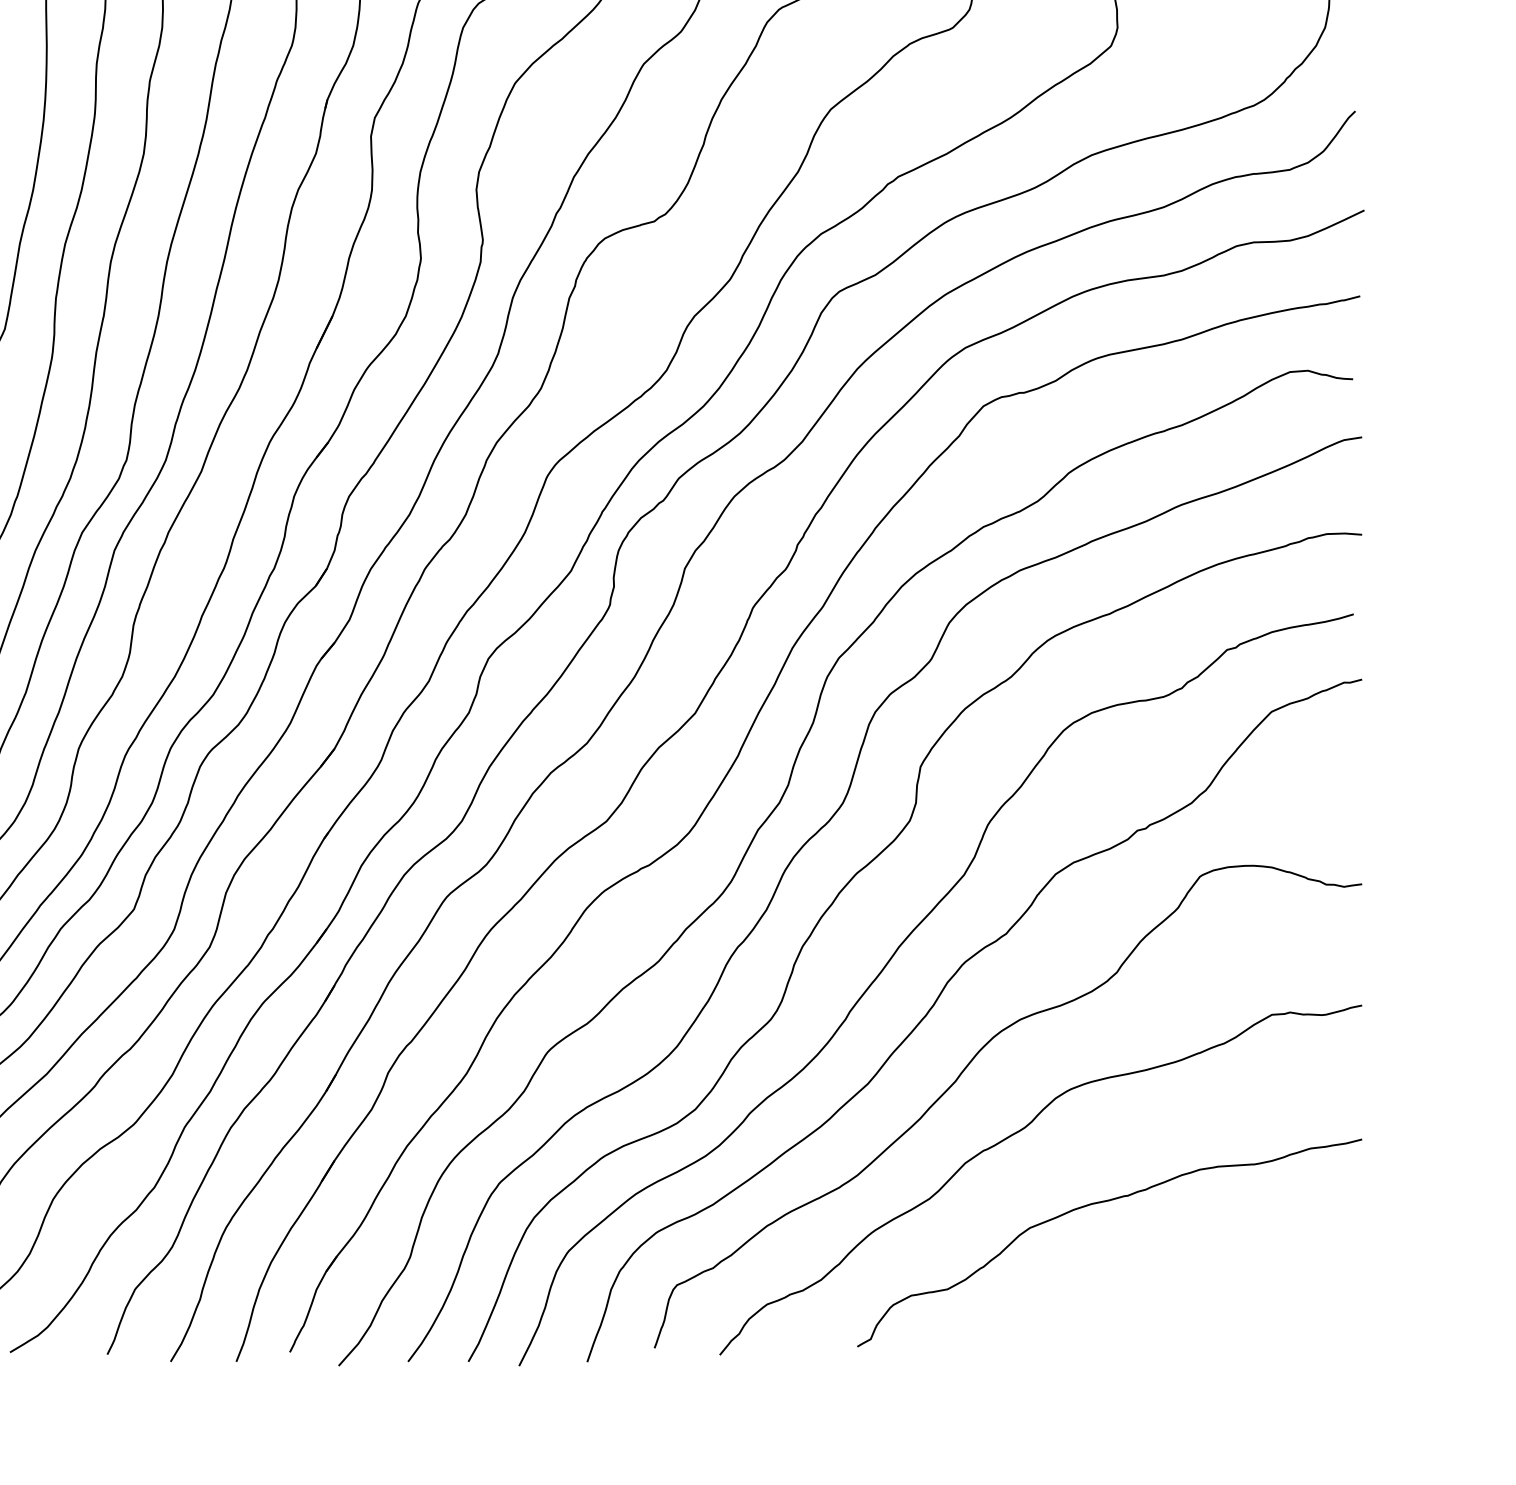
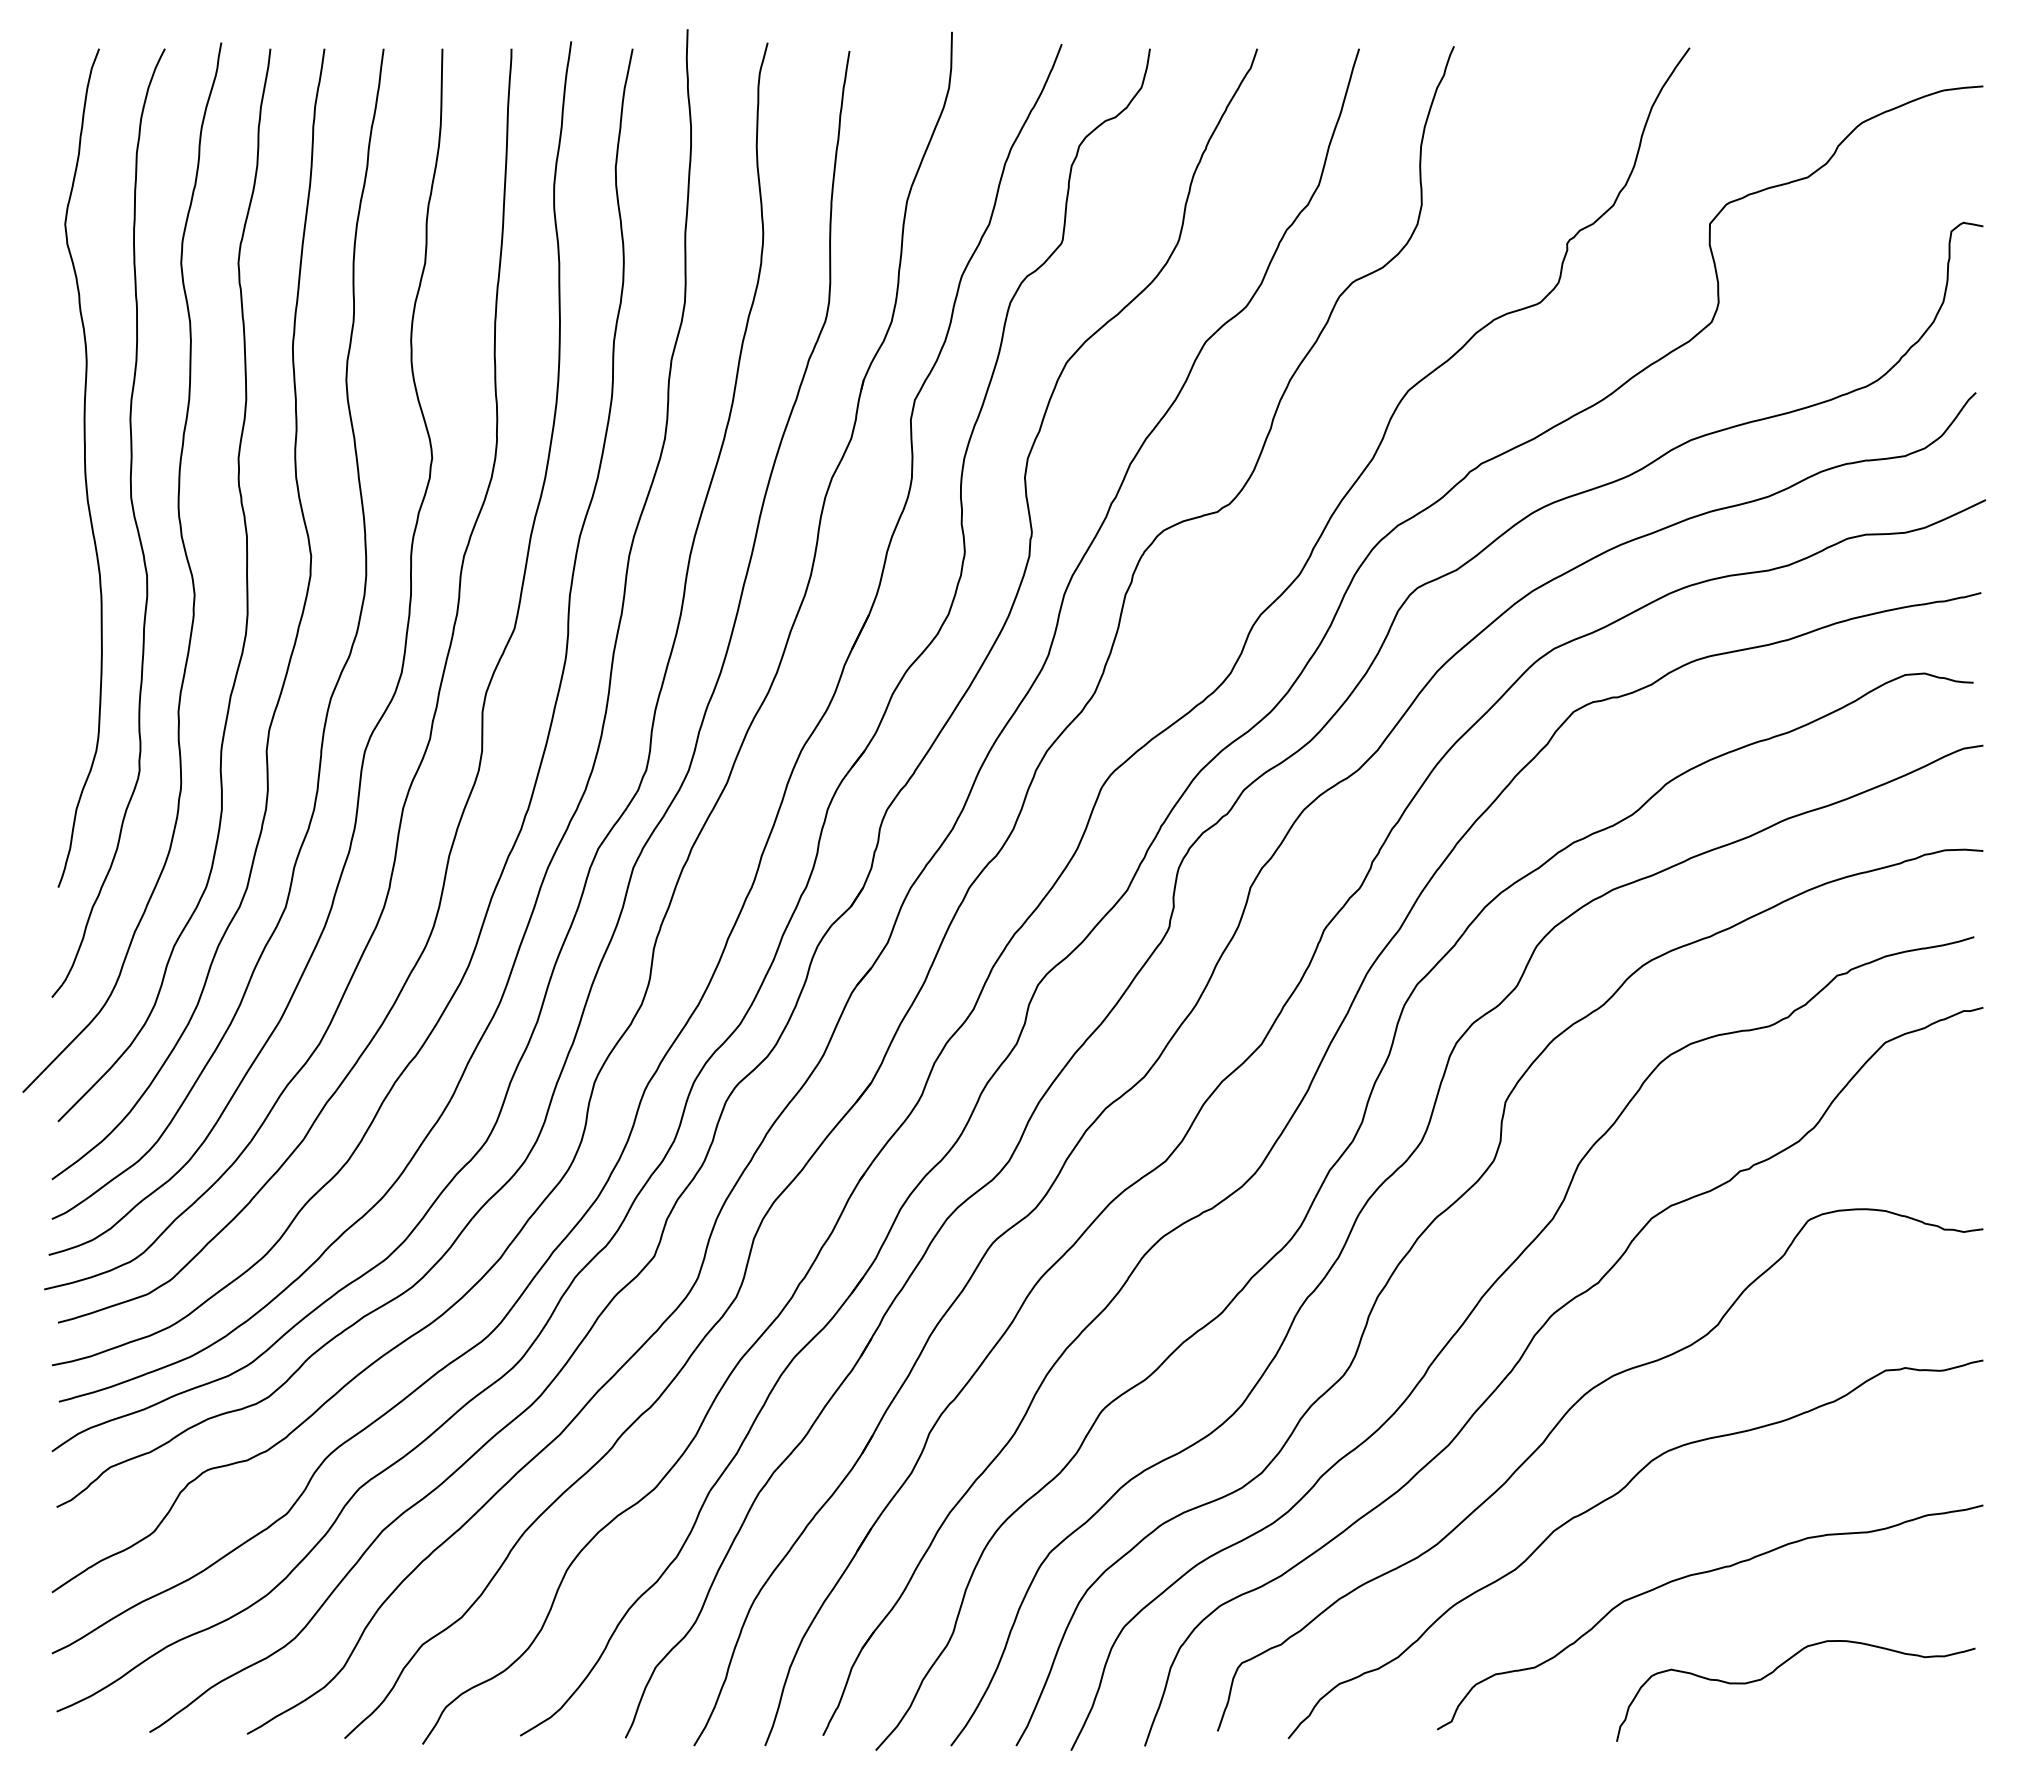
curve: (1172, 1290) -> (1778, 1668), added

